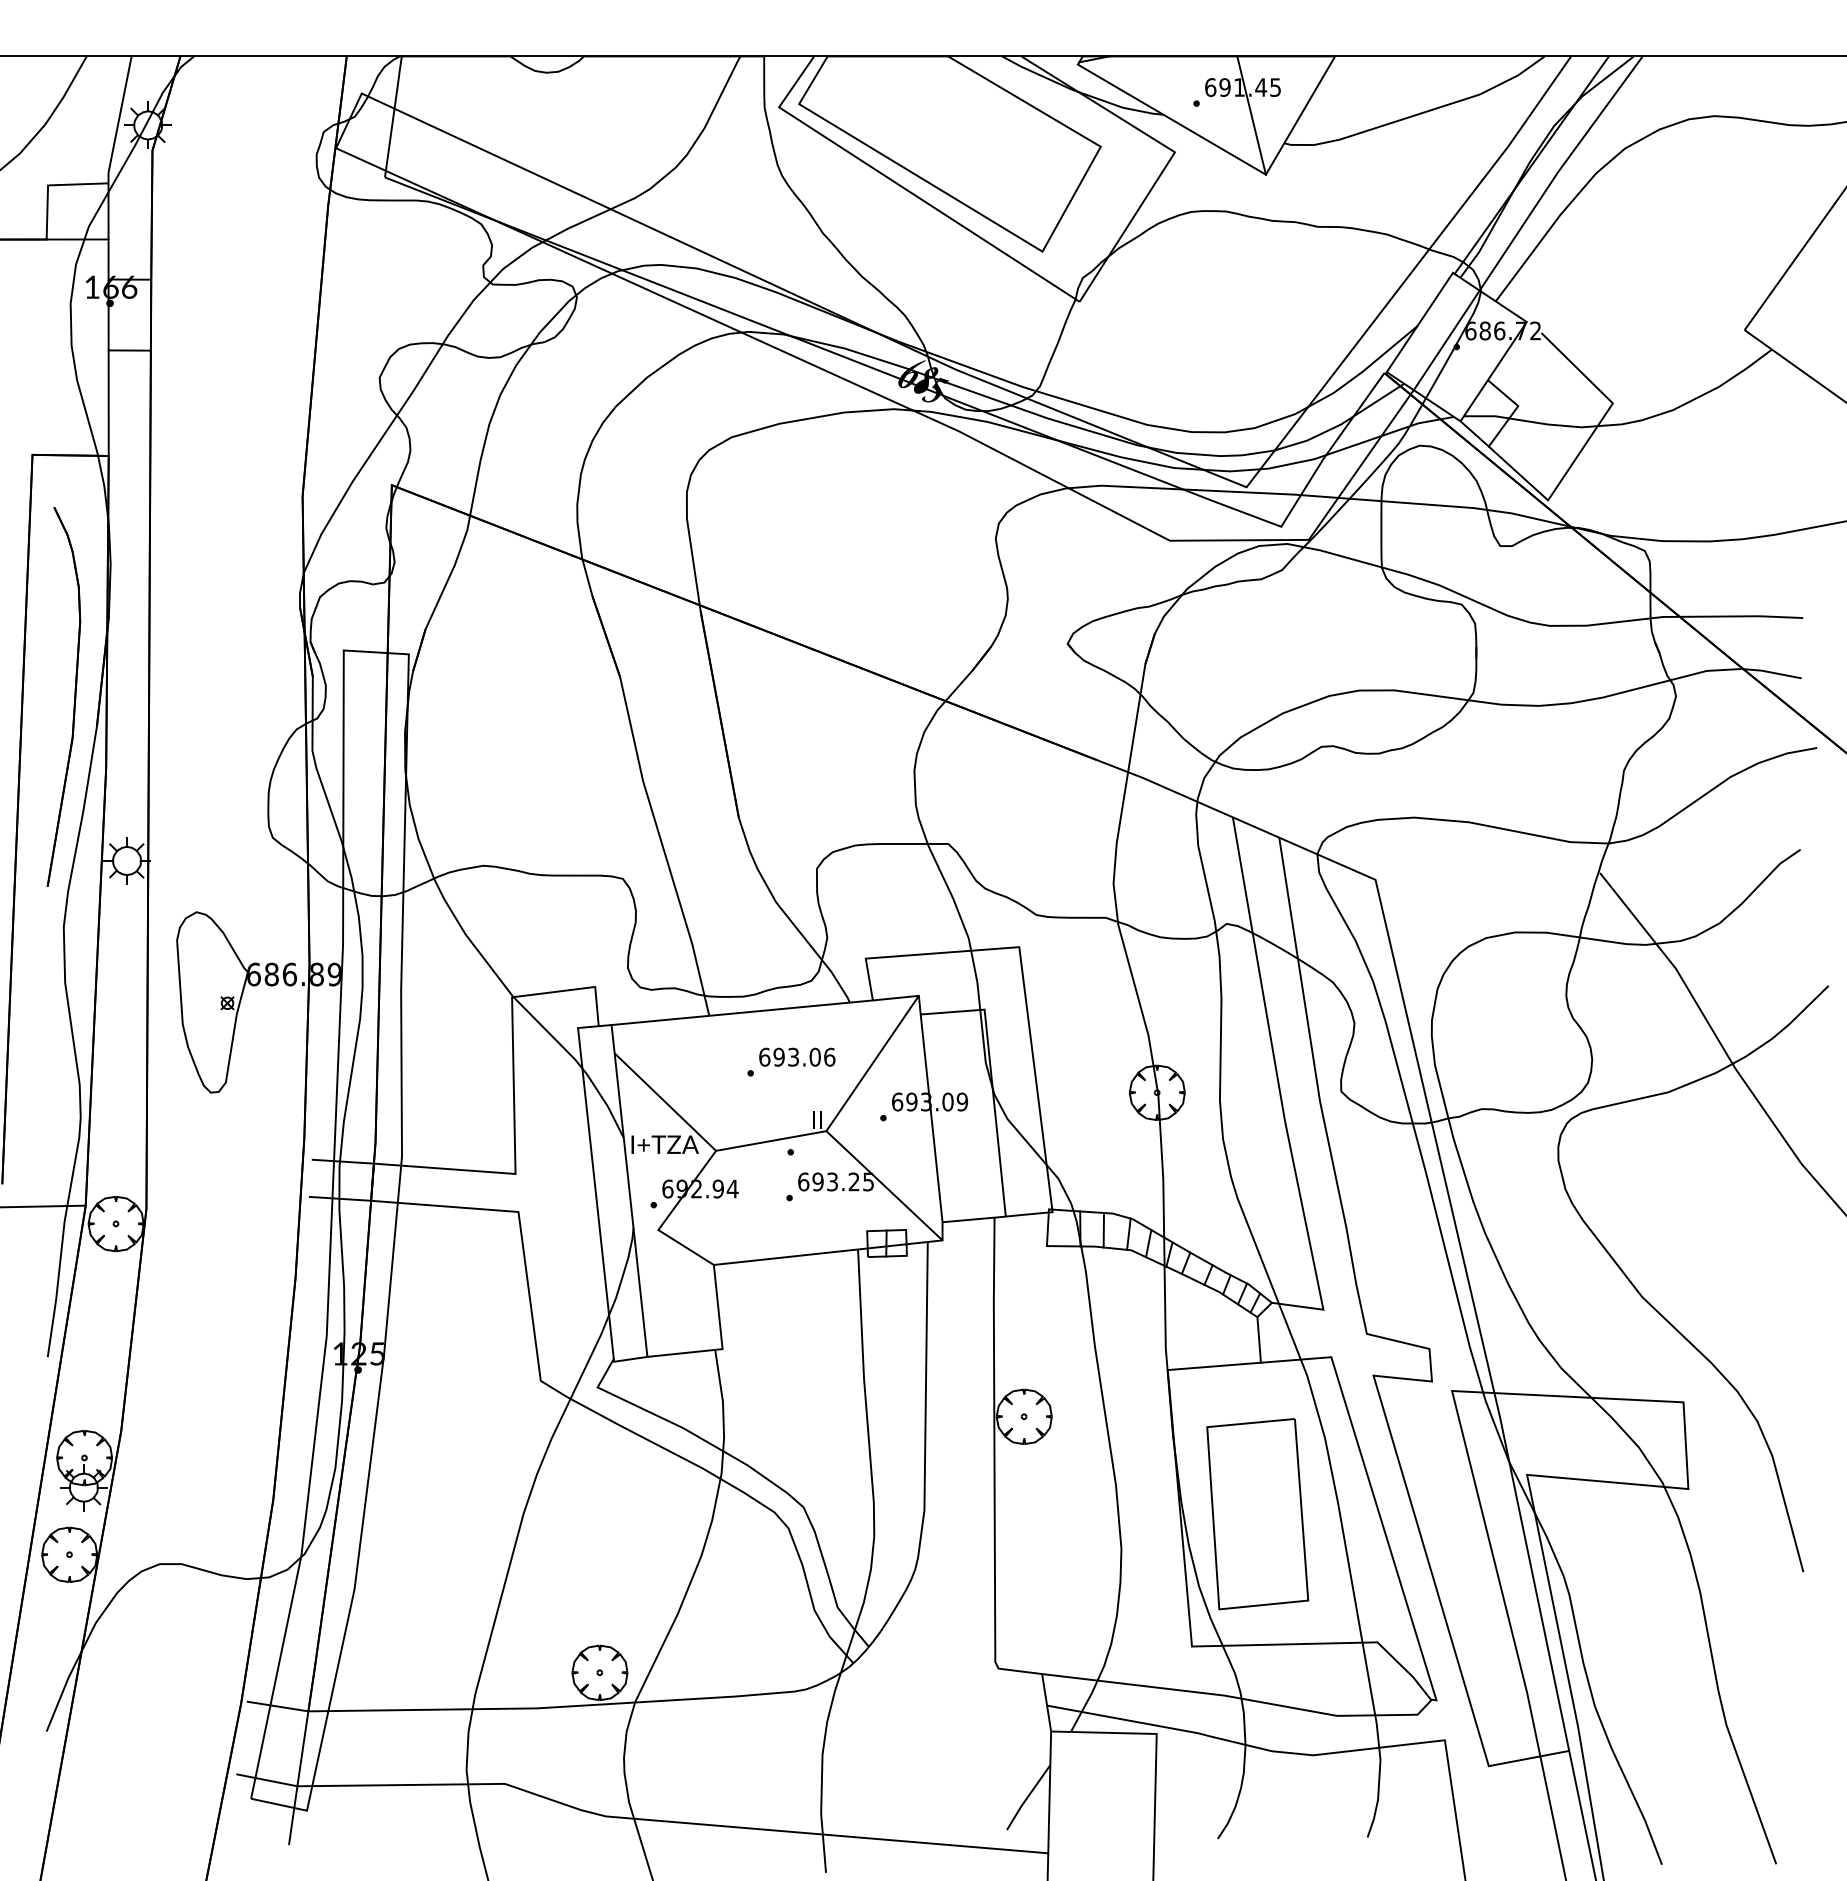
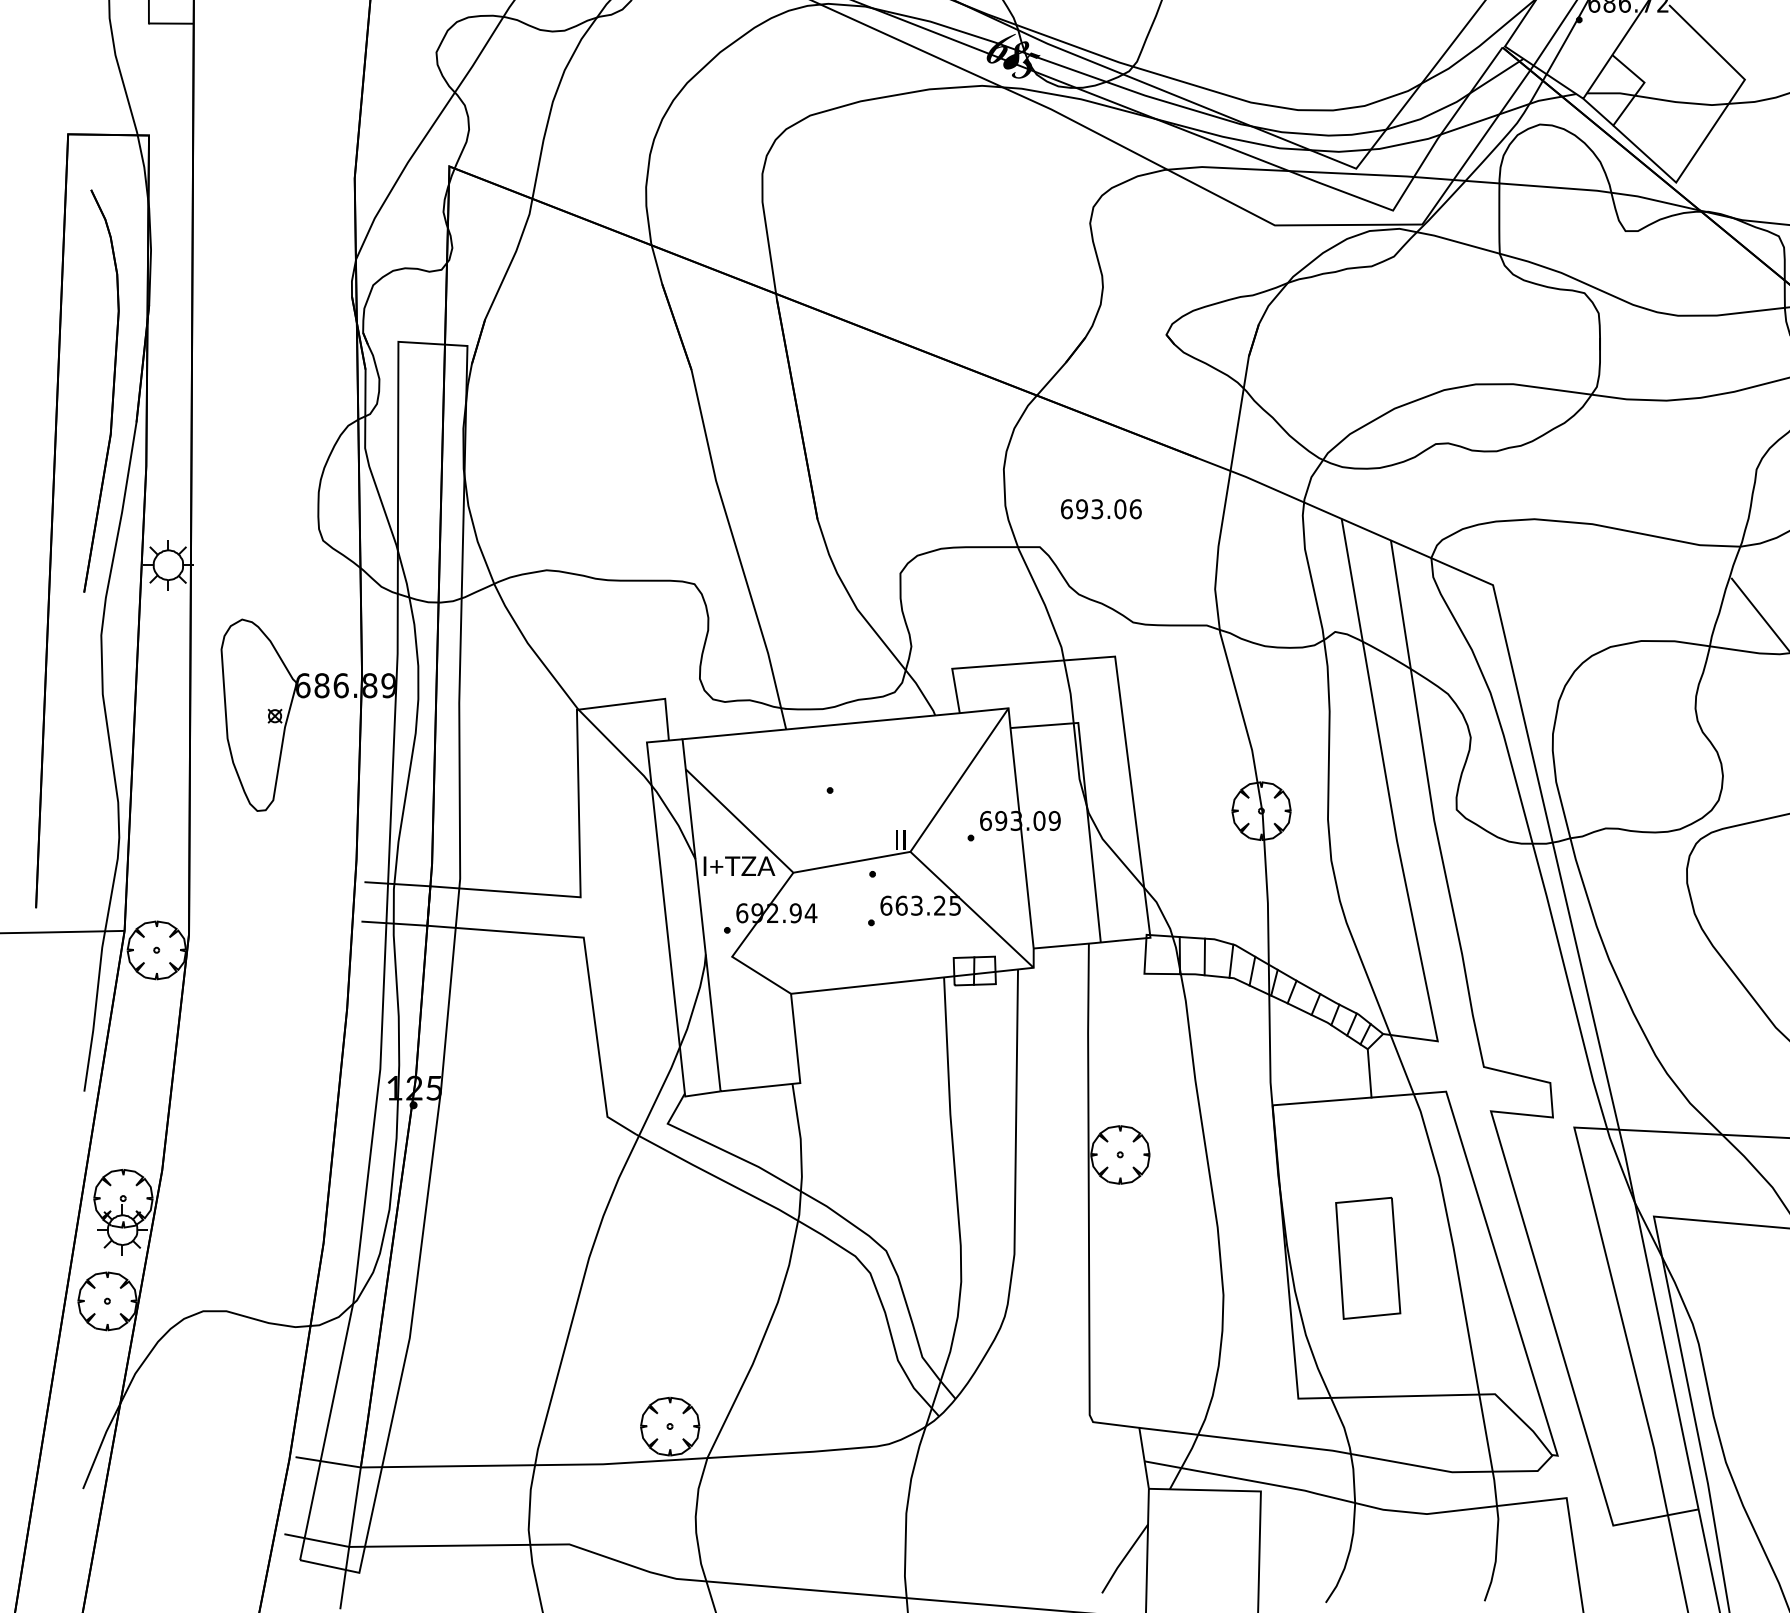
line: (108, 402) -> (148, 78), removed
text: (797, 1056) -> (1101, 508), moved
text: (817, 1181) -> (901, 905), 693.25 -> 663.25
part: (1257, 1514) -> (1367, 1258), size x0.6

